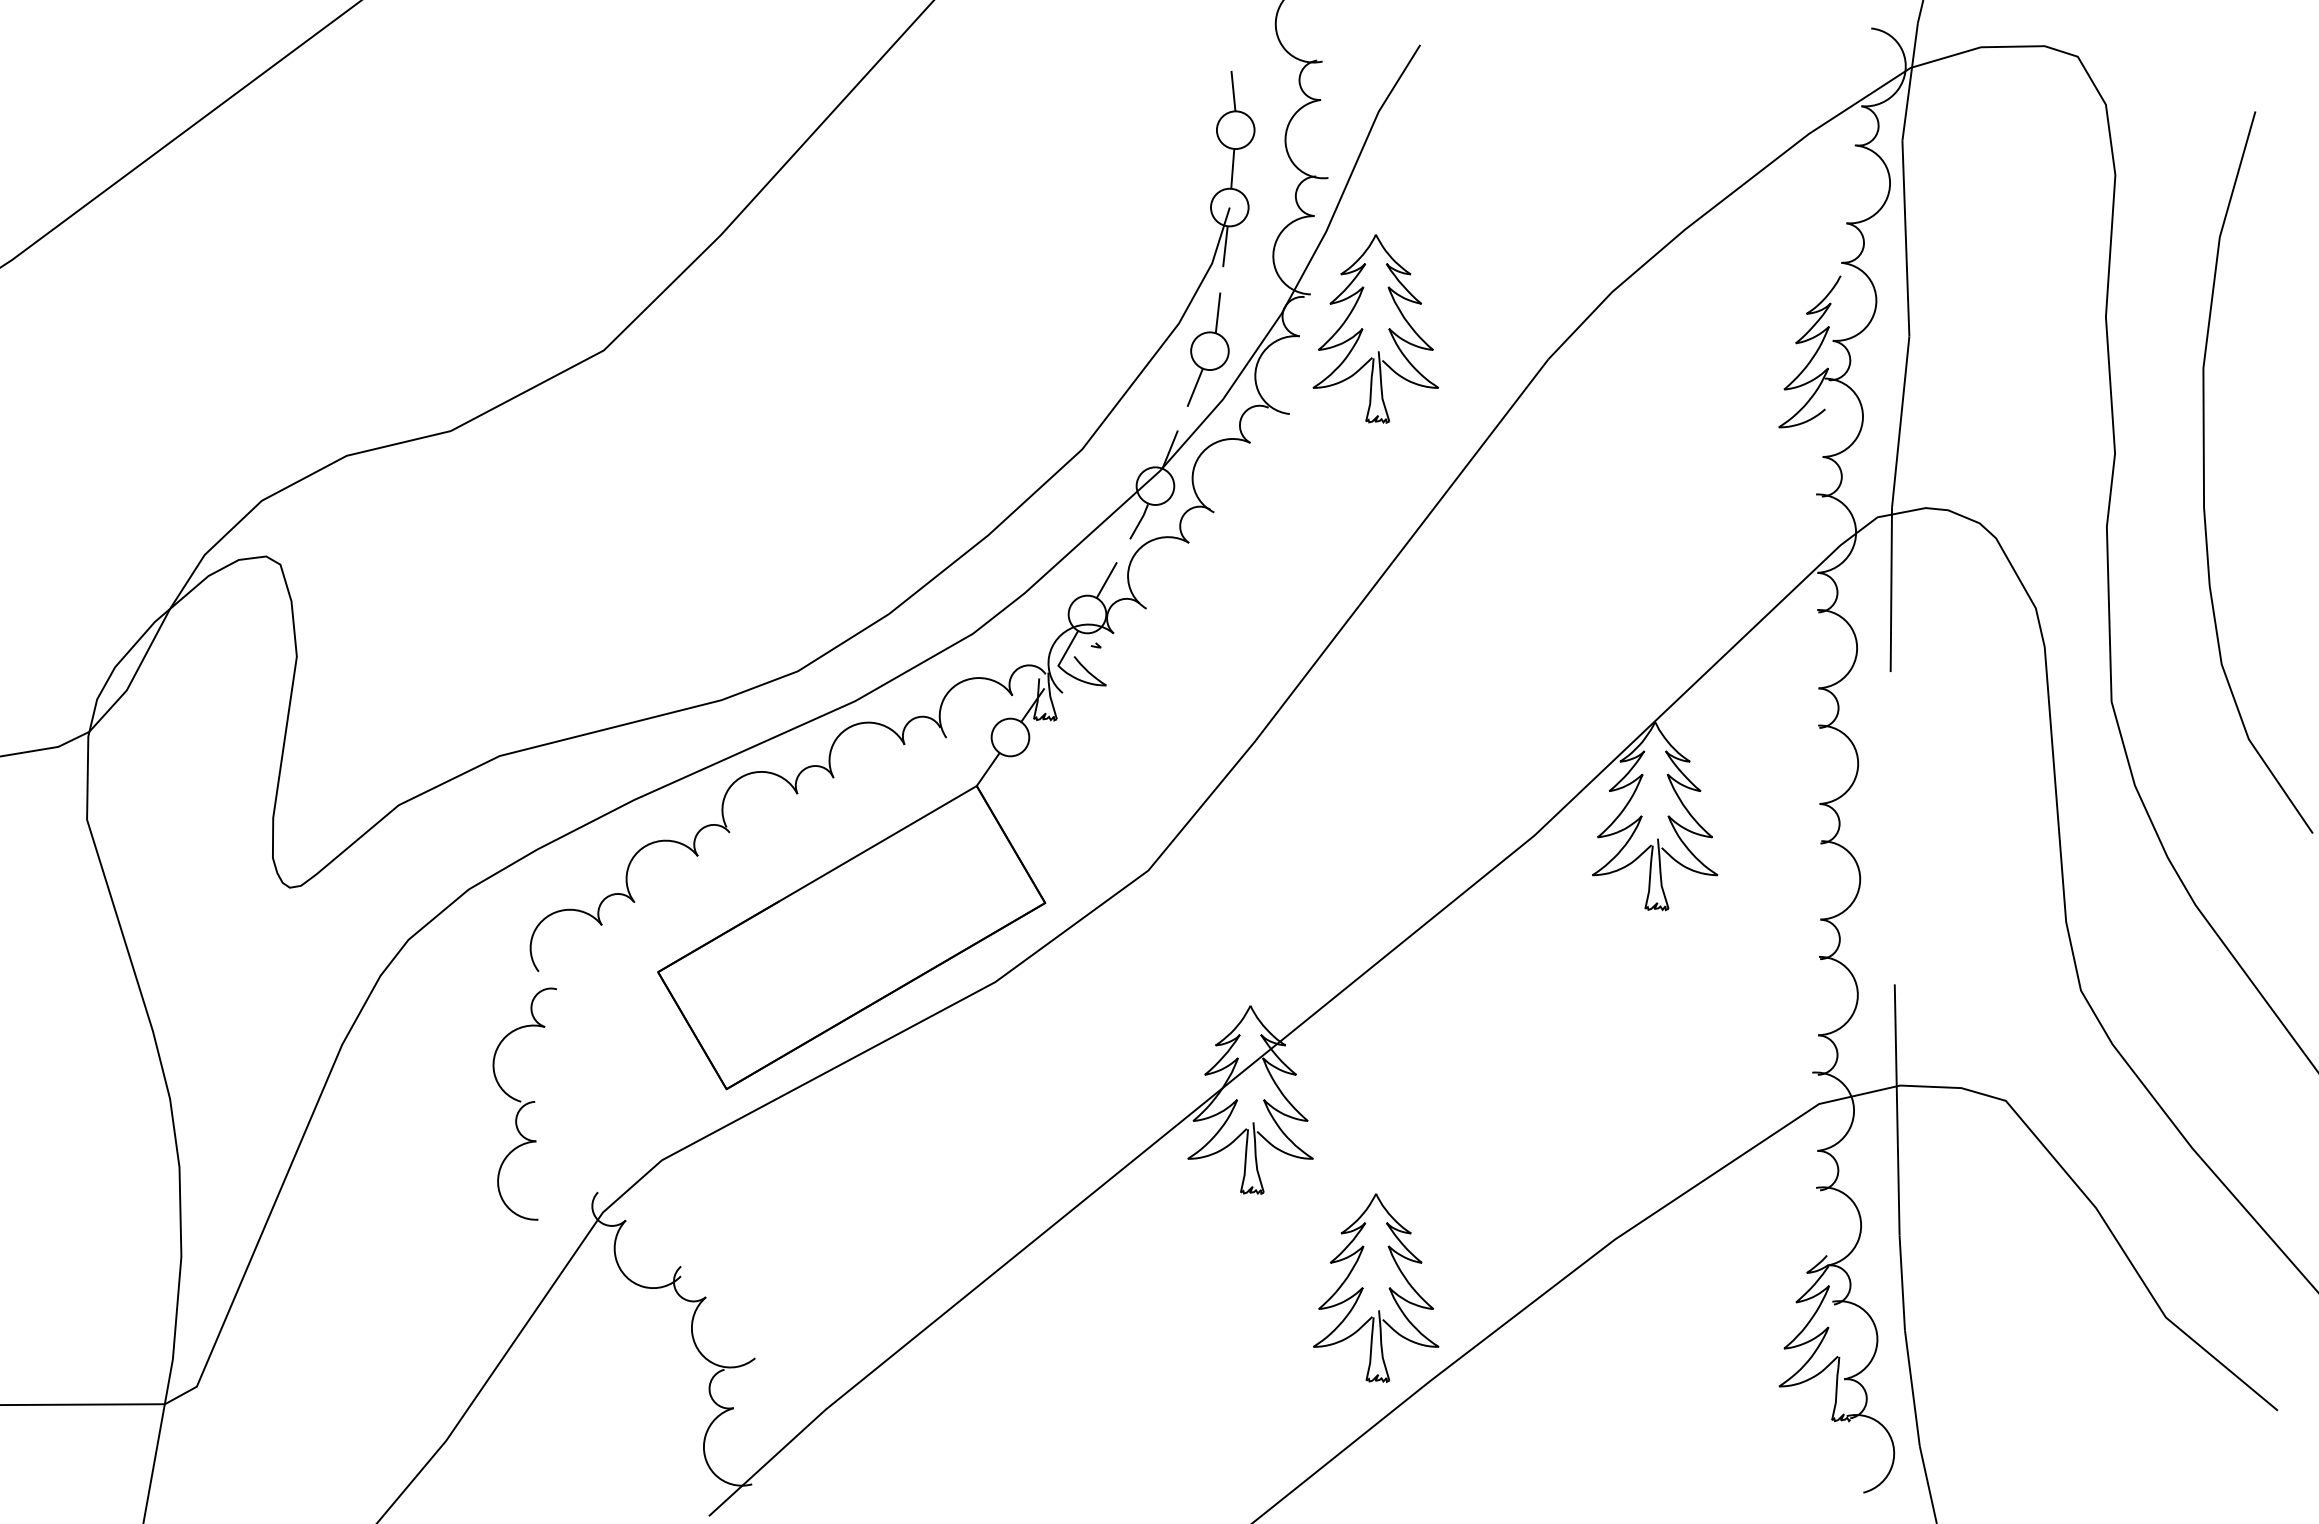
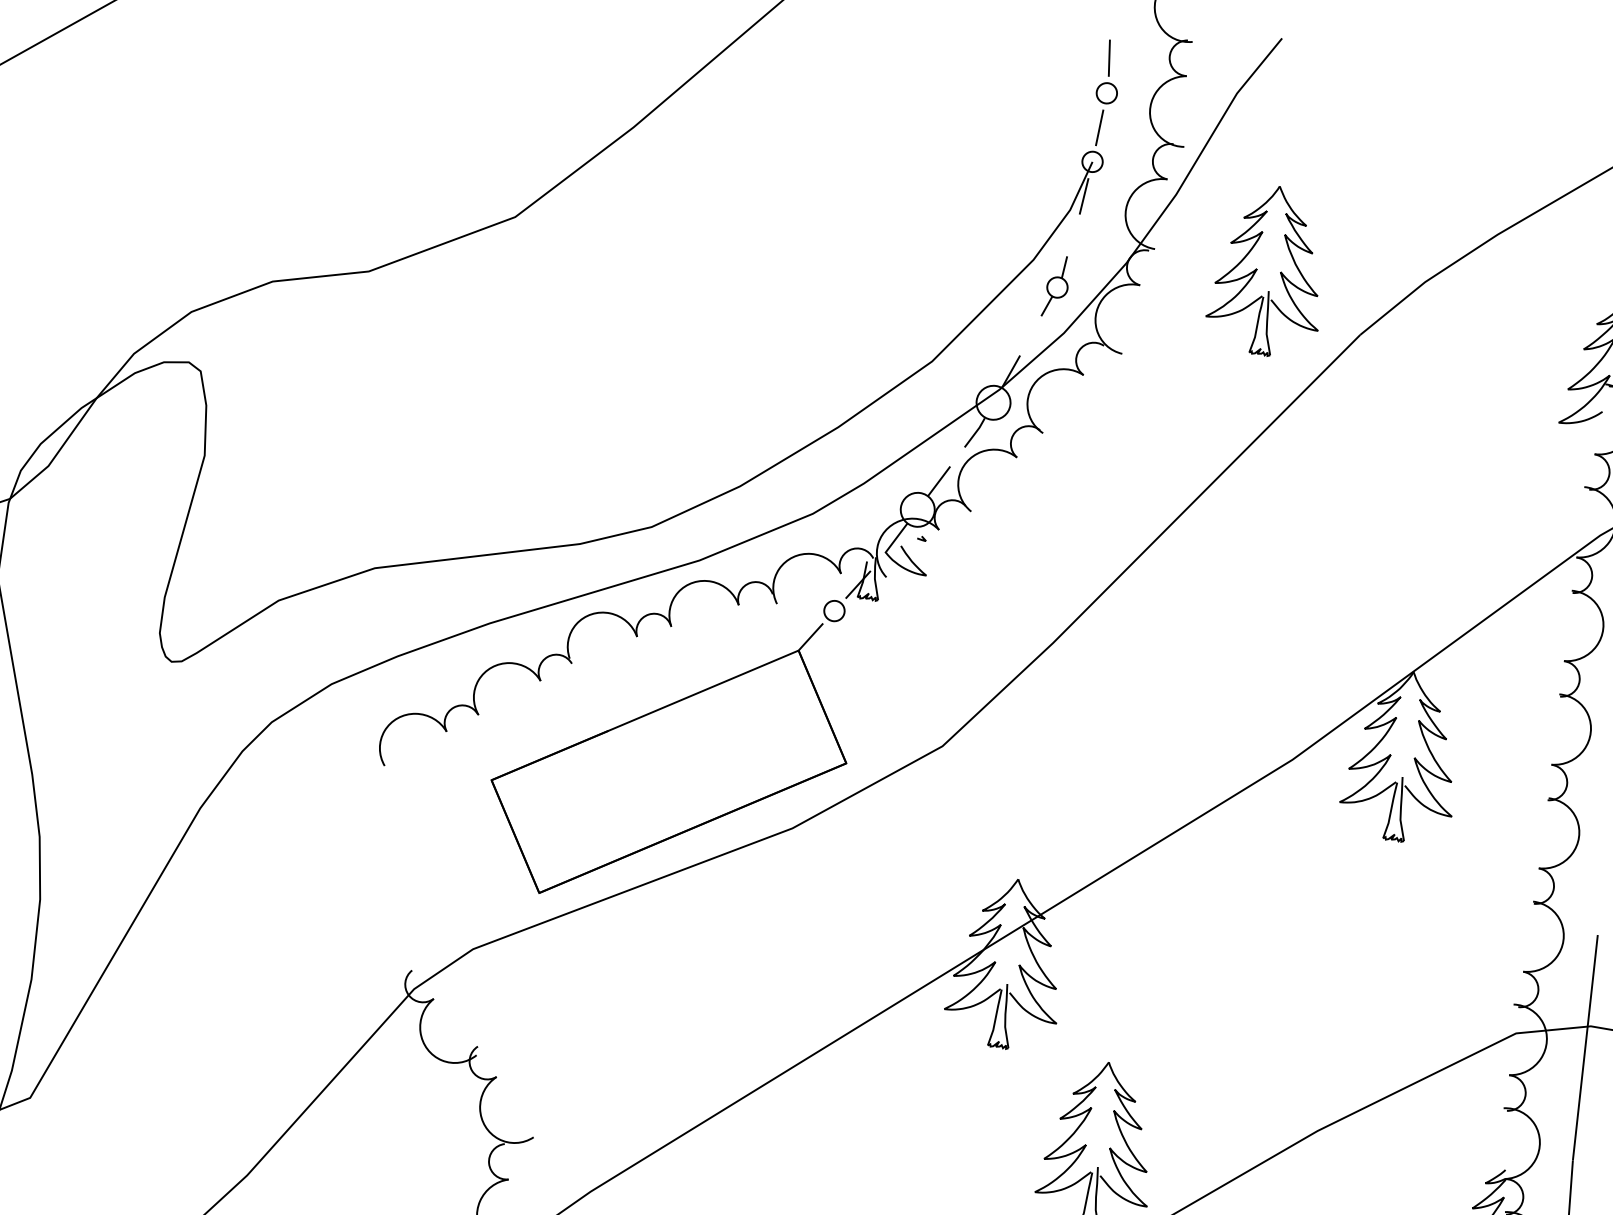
circle: (1235, 130) -> (1106, 93), size x0.6
circle: (1229, 207) -> (1092, 161), size x0.6
part: (1363, 329) -> (1257, 269), moved
part: (1207, 349) -> (1056, 286), size x0.6
circle: (1010, 737) -> (834, 611), size x0.6
part: (524, 1103) -> (356, 882), removed

